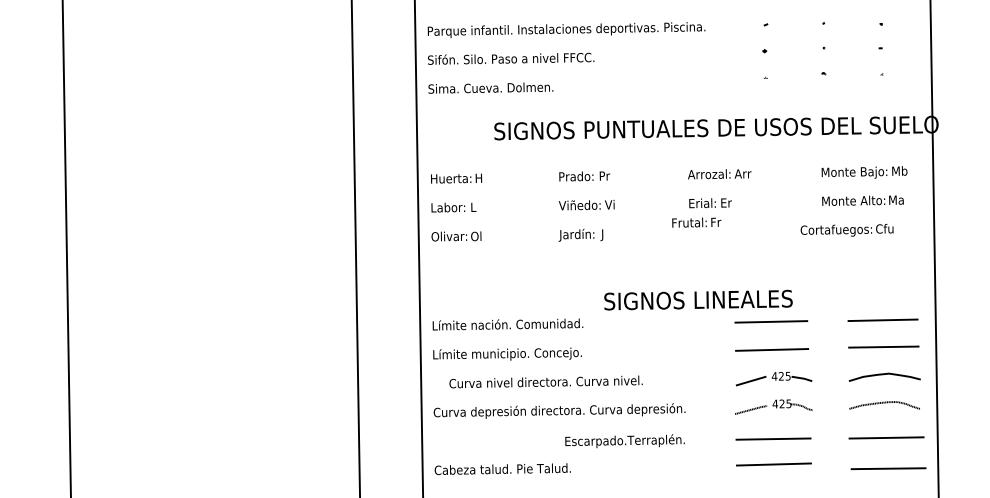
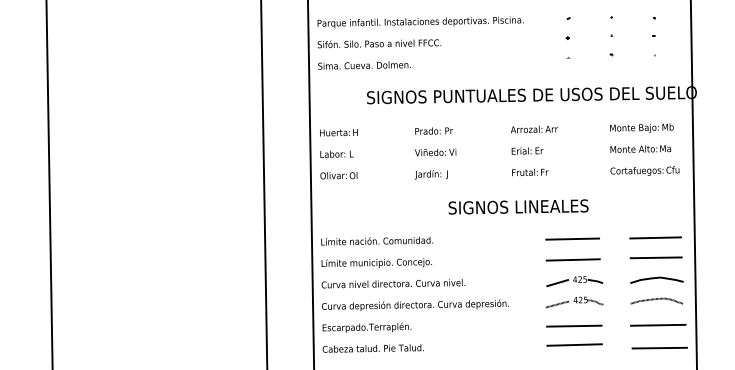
text: (697, 222) -> (530, 172), moved
text: (846, 229) -> (644, 170), moved
text: (698, 299) -> (518, 206), moved
text: (546, 381) -> (393, 283), moved
text: (624, 440) -> (366, 327), moved

